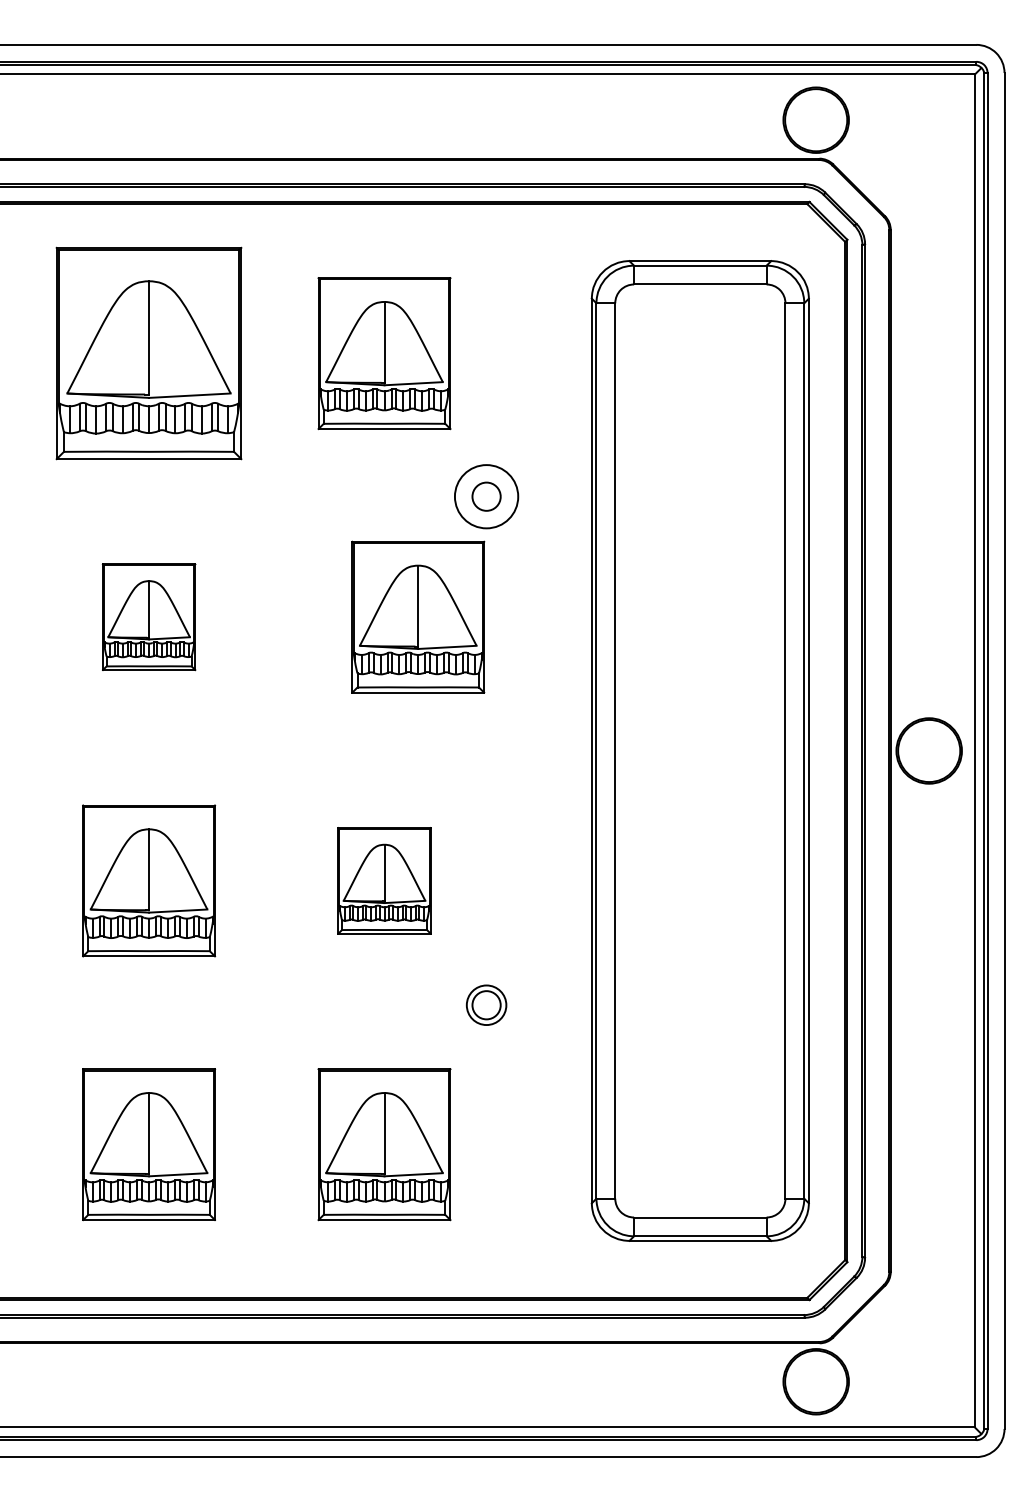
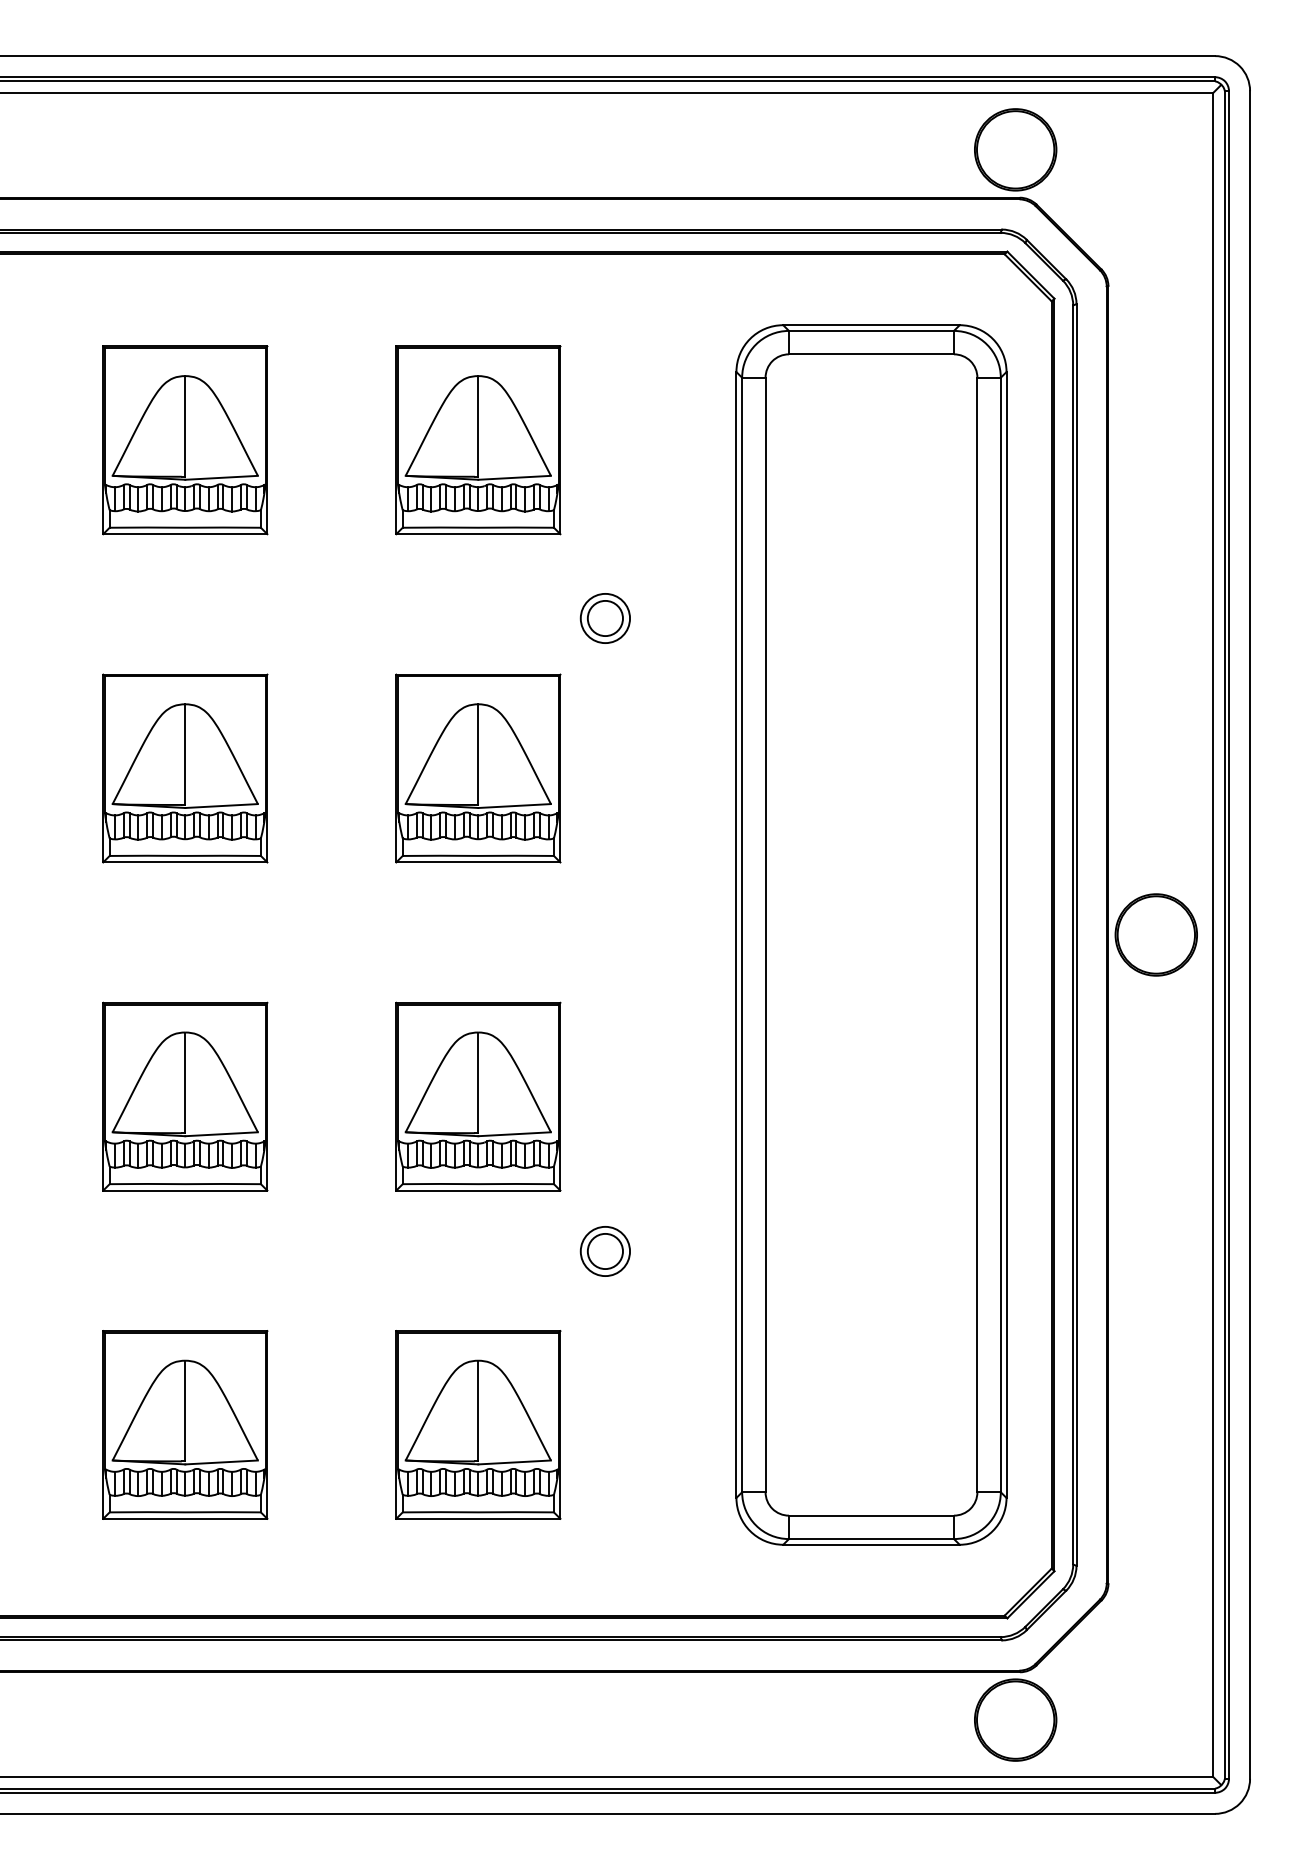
part: (149, 353) -> (185, 440), size x0.71
circle: (486, 496) -> (605, 618), size x0.62
part: (149, 617) -> (185, 768), size x1.43
part: (418, 617) -> (478, 768), moved
part: (384, 880) -> (478, 1096), size x1.43

